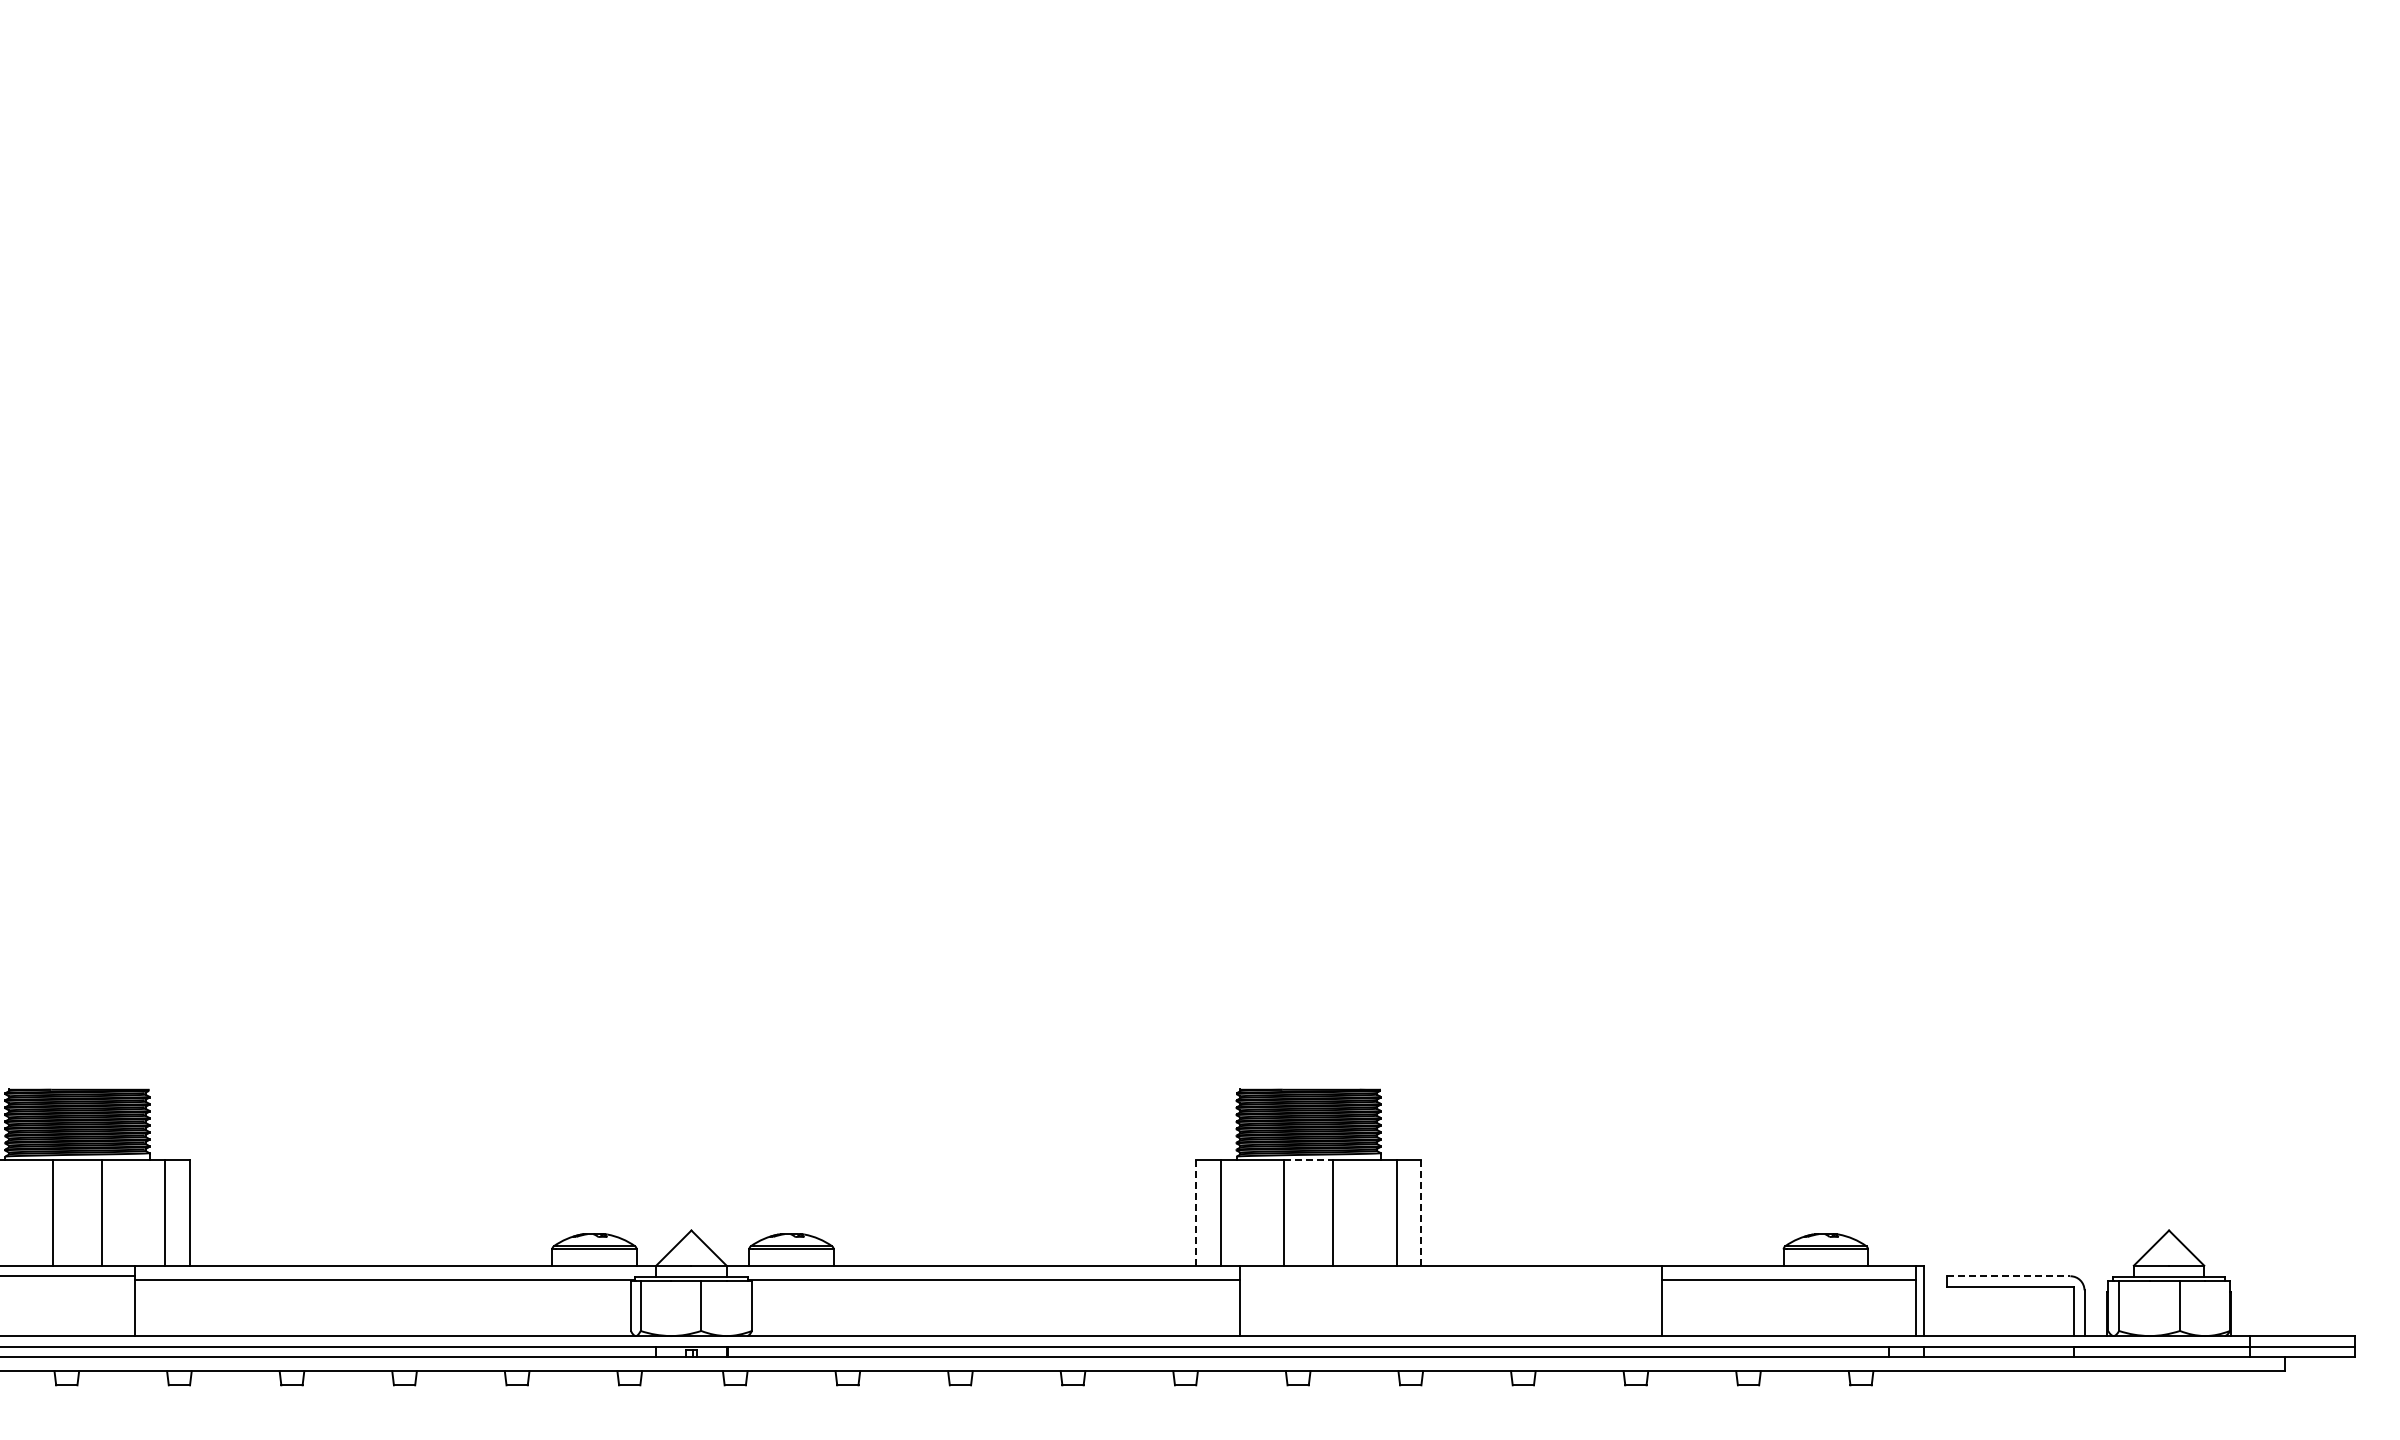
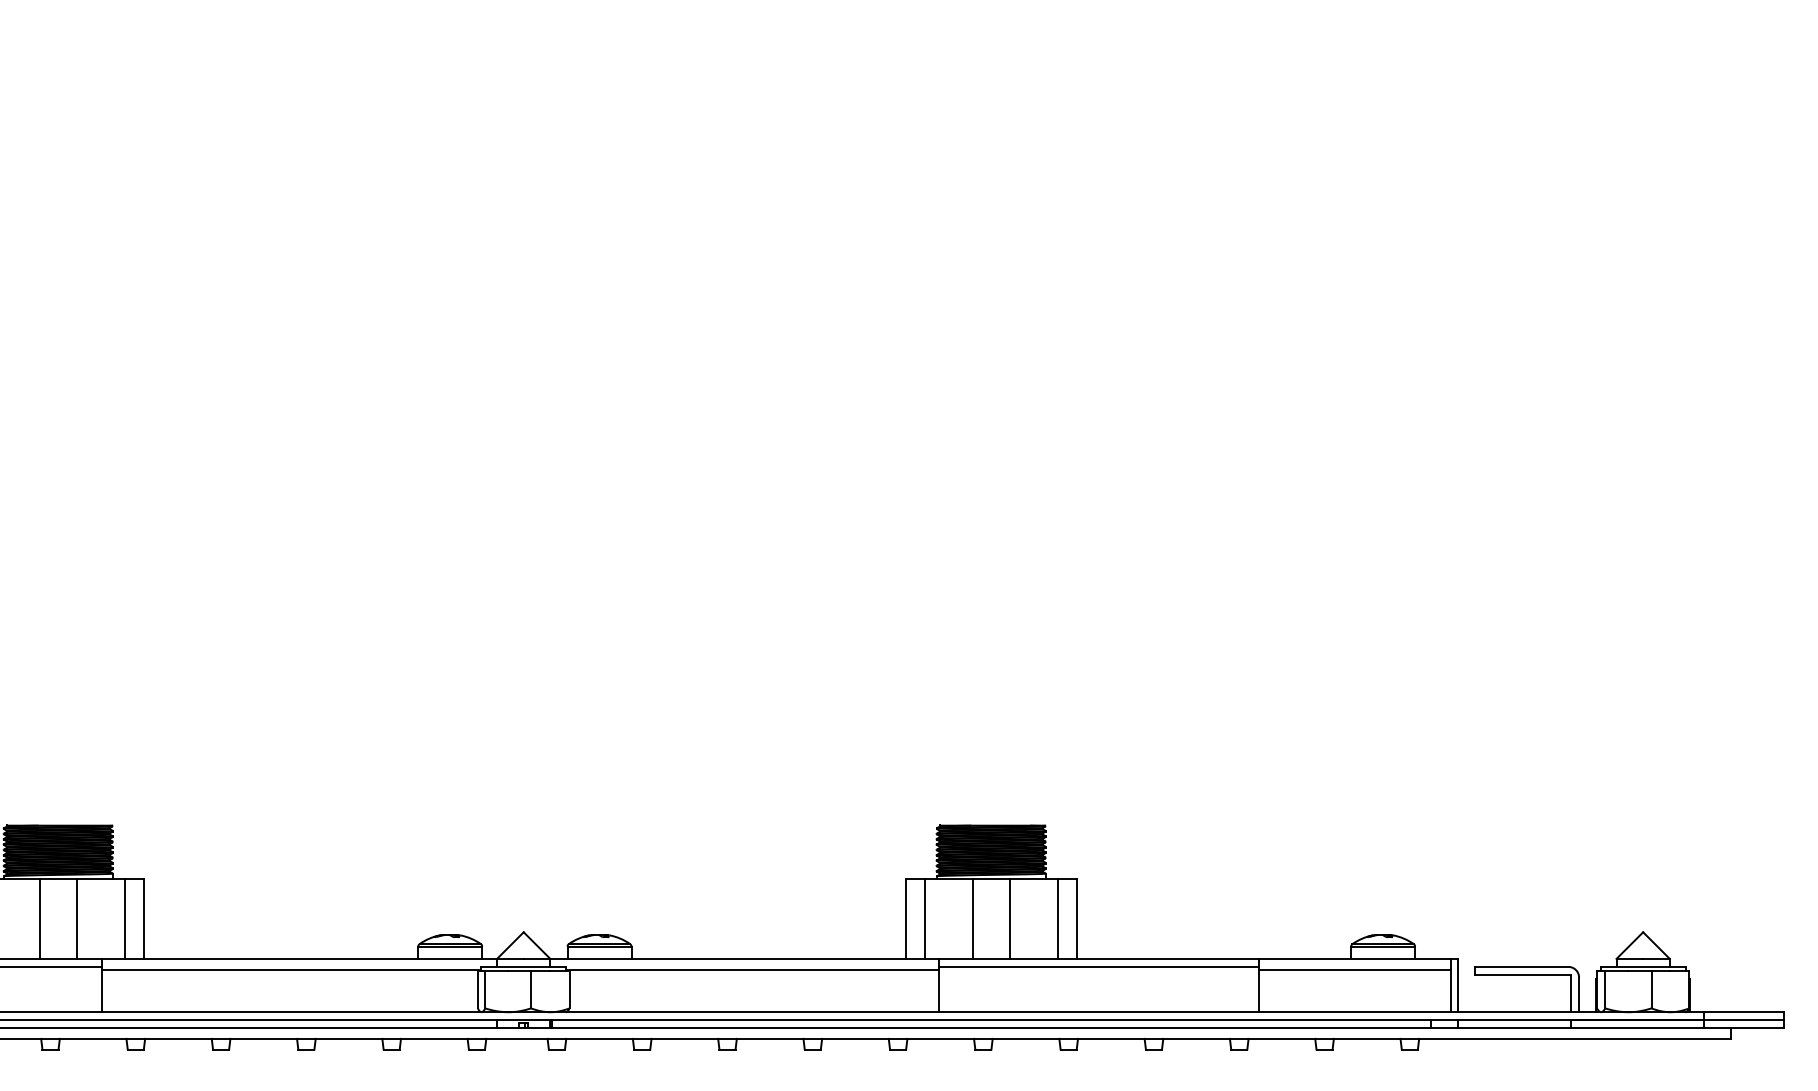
line: (1308, 1160) -> (991, 879), dashed -> solid
line: (1196, 1212) -> (906, 918), dashed -> solid
line: (1421, 1212) -> (1076, 918), dashed -> solid
line: (1451, 1276) -> (1099, 967), added
line: (2008, 1276) -> (1521, 967), dashed -> solid

